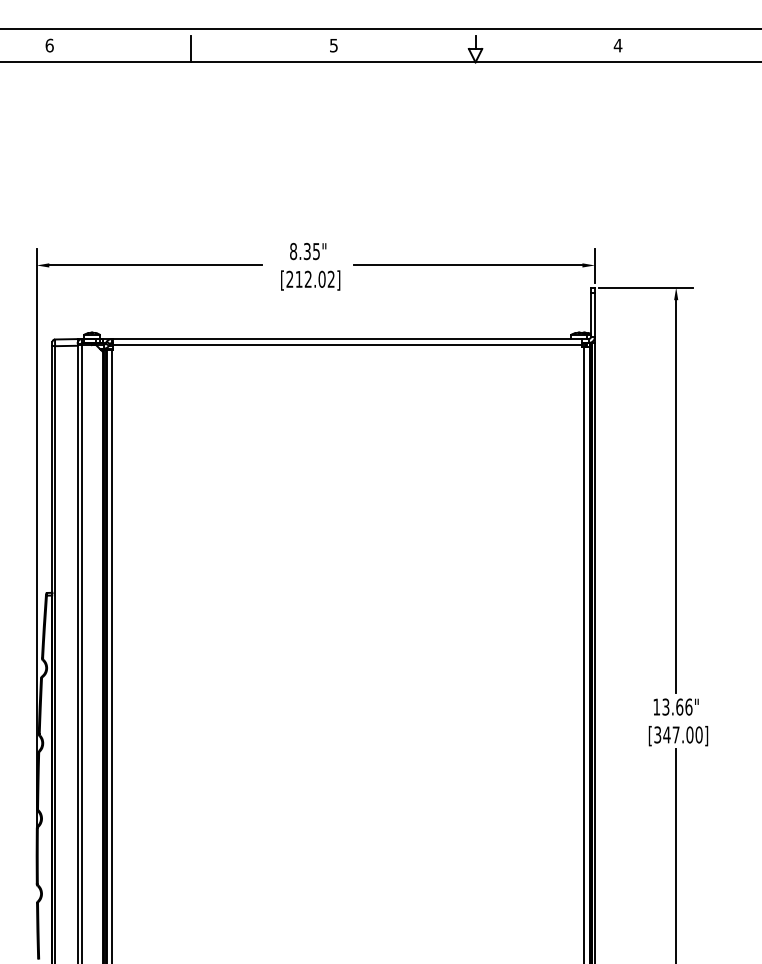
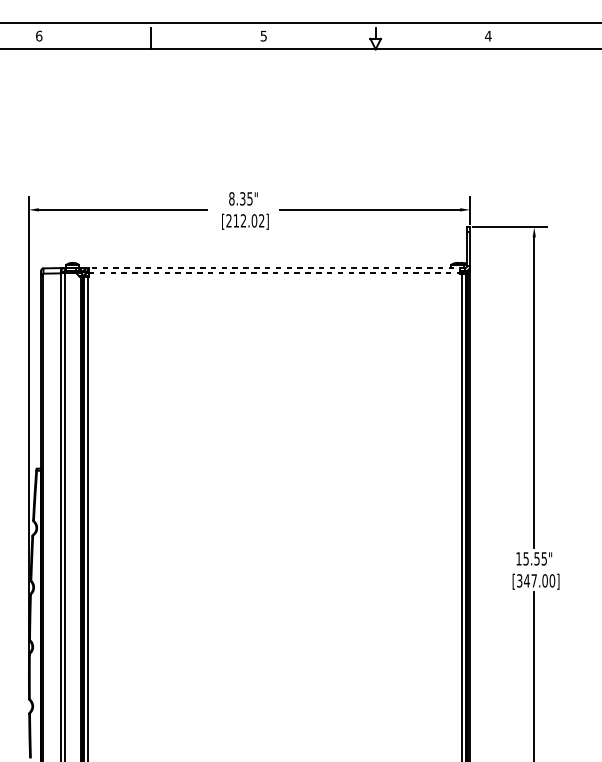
line: (346, 338) -> (273, 267), solid -> dashed
line: (347, 345) -> (274, 273), solid -> dashed
text: (677, 706) -> (535, 558), 13.66" -> 15.55"

